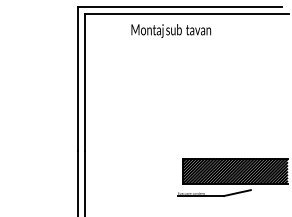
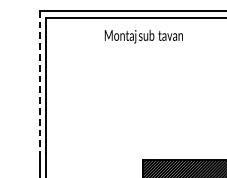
text: (171, 30) -> (144, 36), moved
line: (78, 79) -> (40, 82), solid -> dashed

